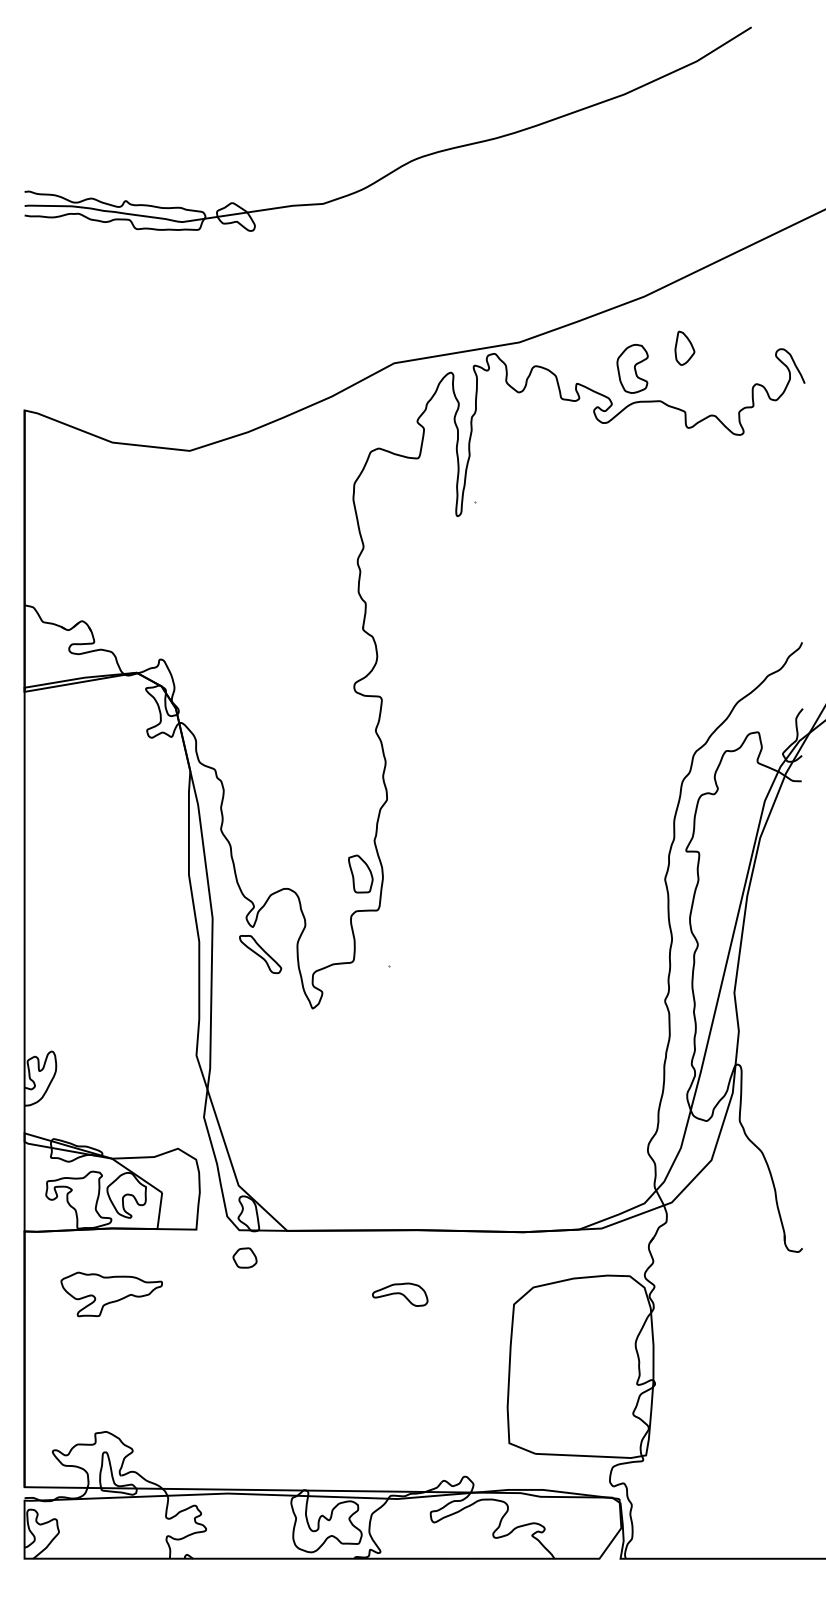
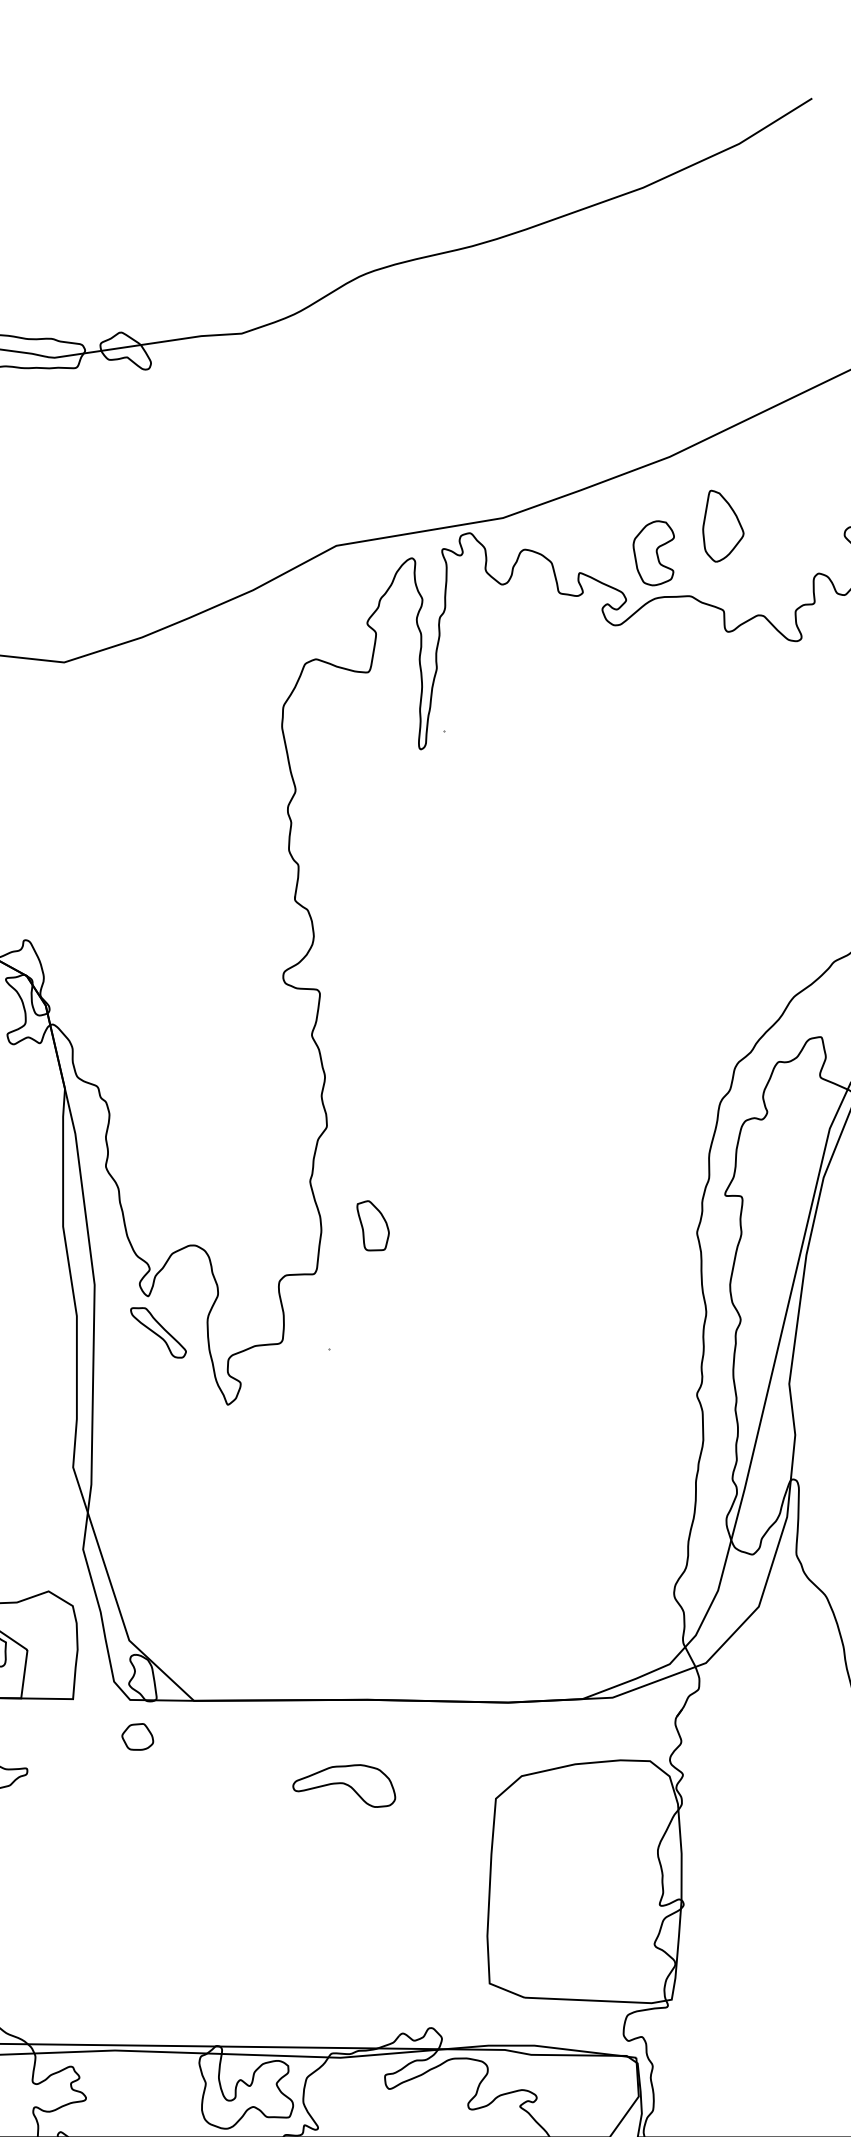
part: (684, 347) -> (722, 524), size x1.6
part: (360, 873) -> (372, 1225), moved
part: (400, 1294) -> (344, 1785), size x1.4

